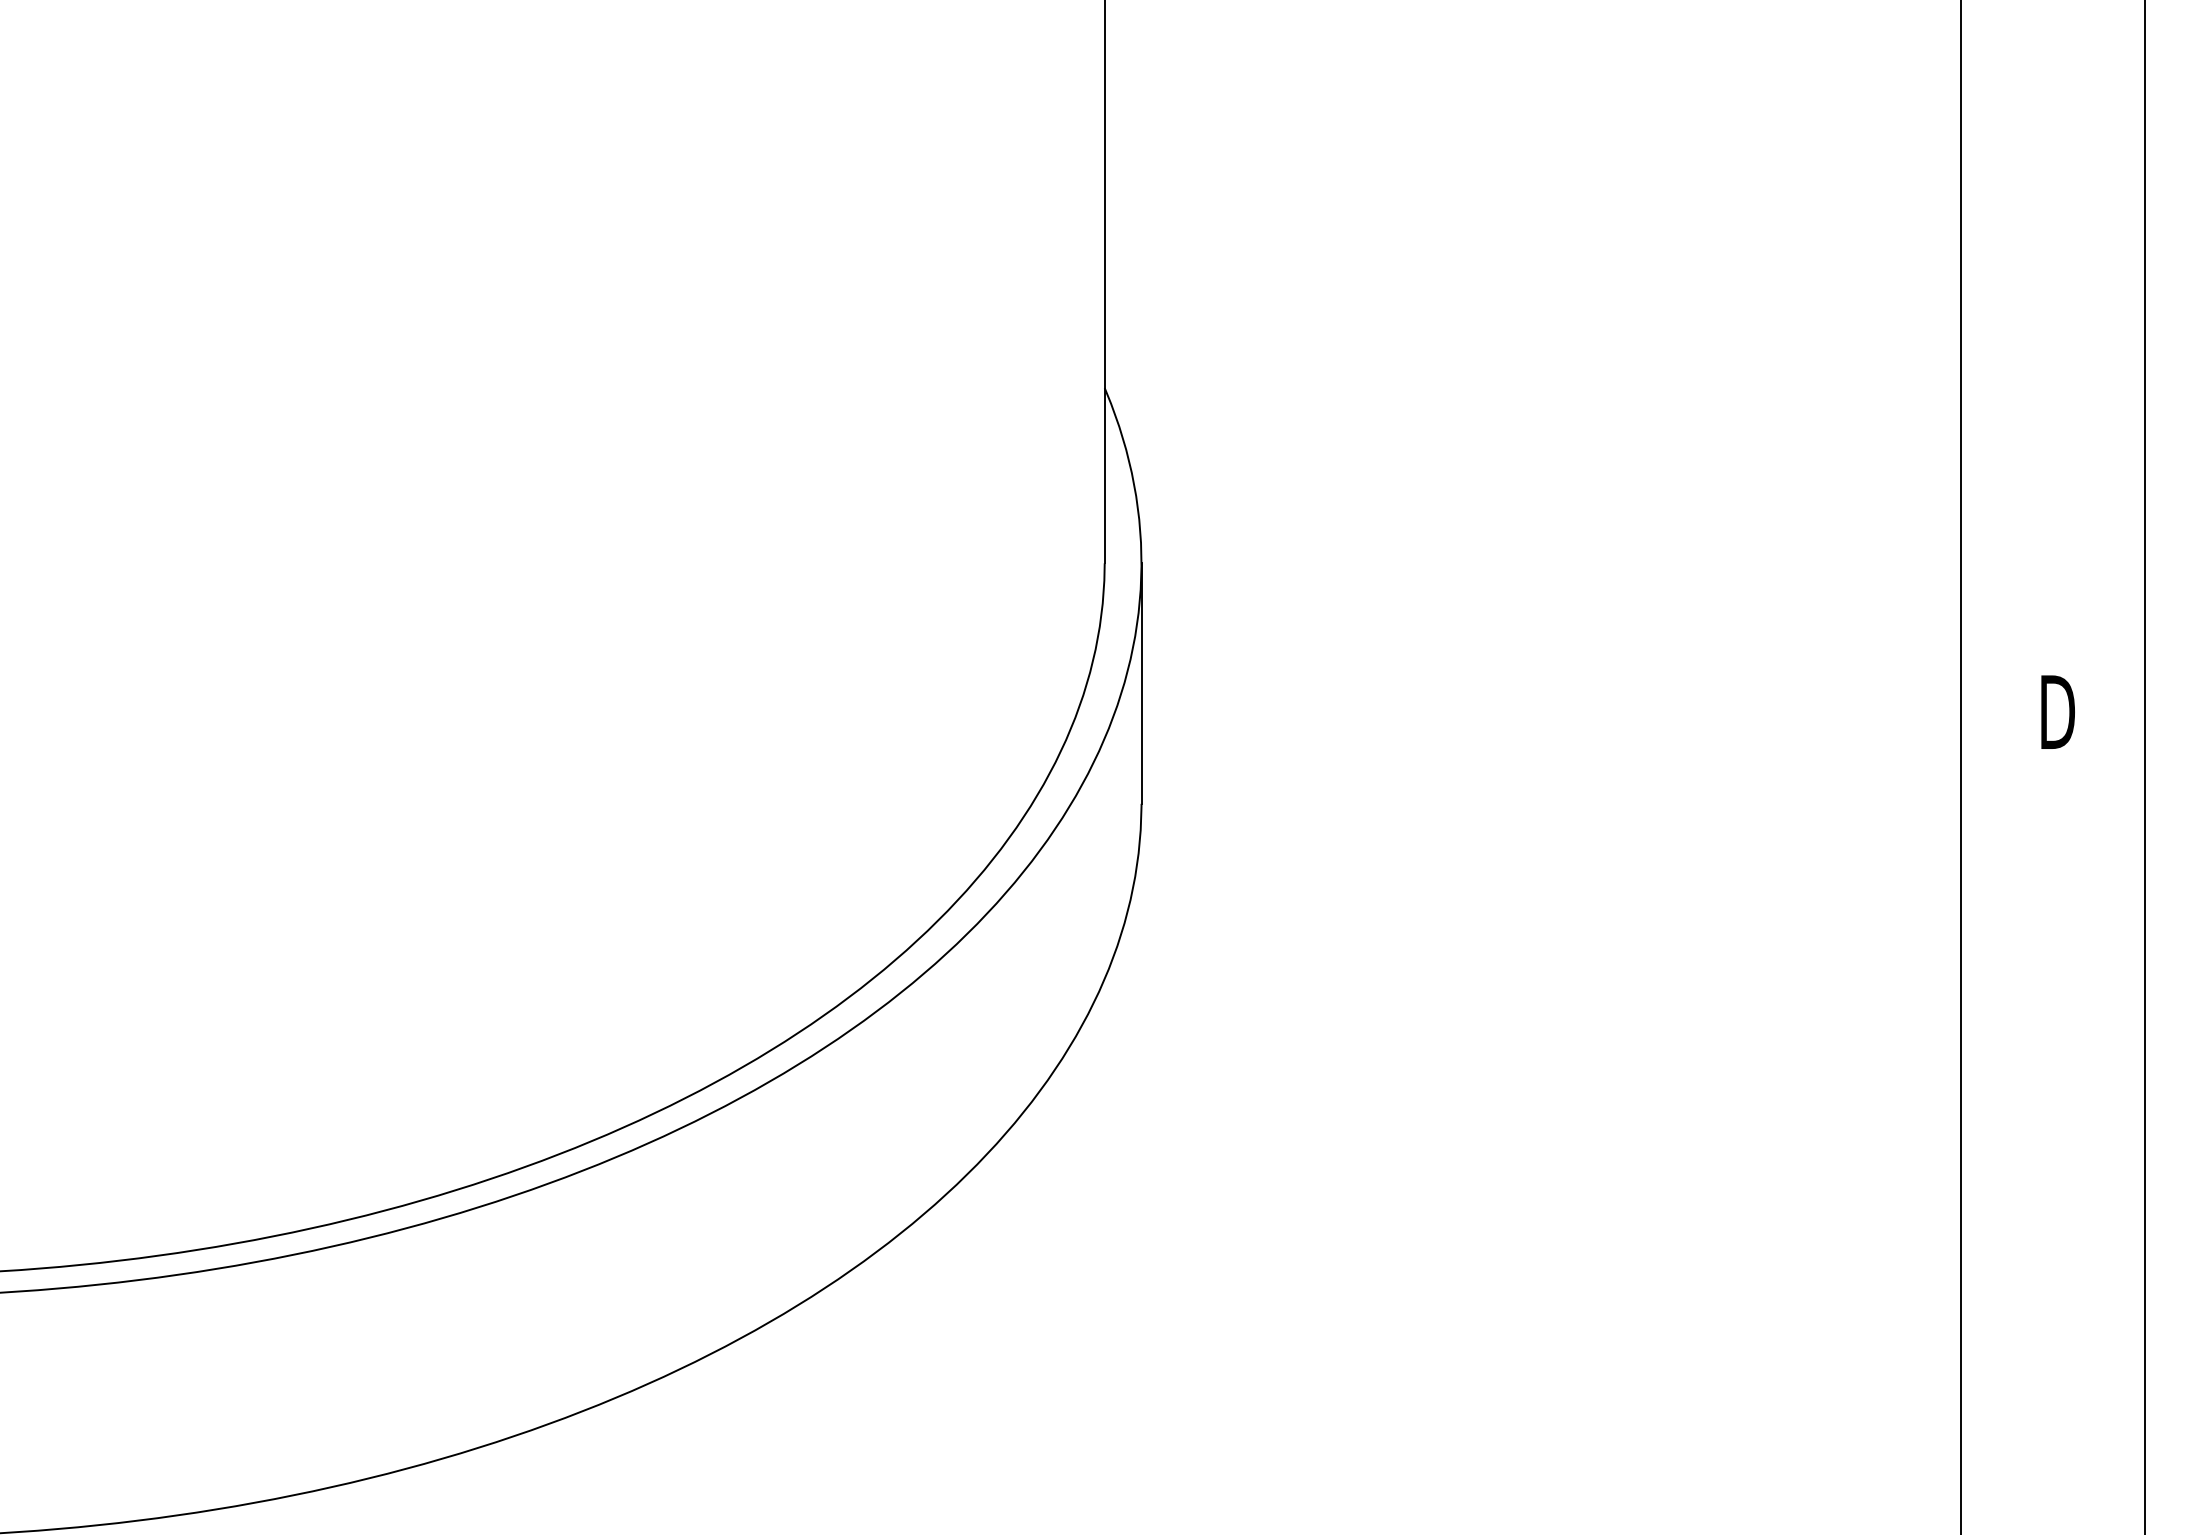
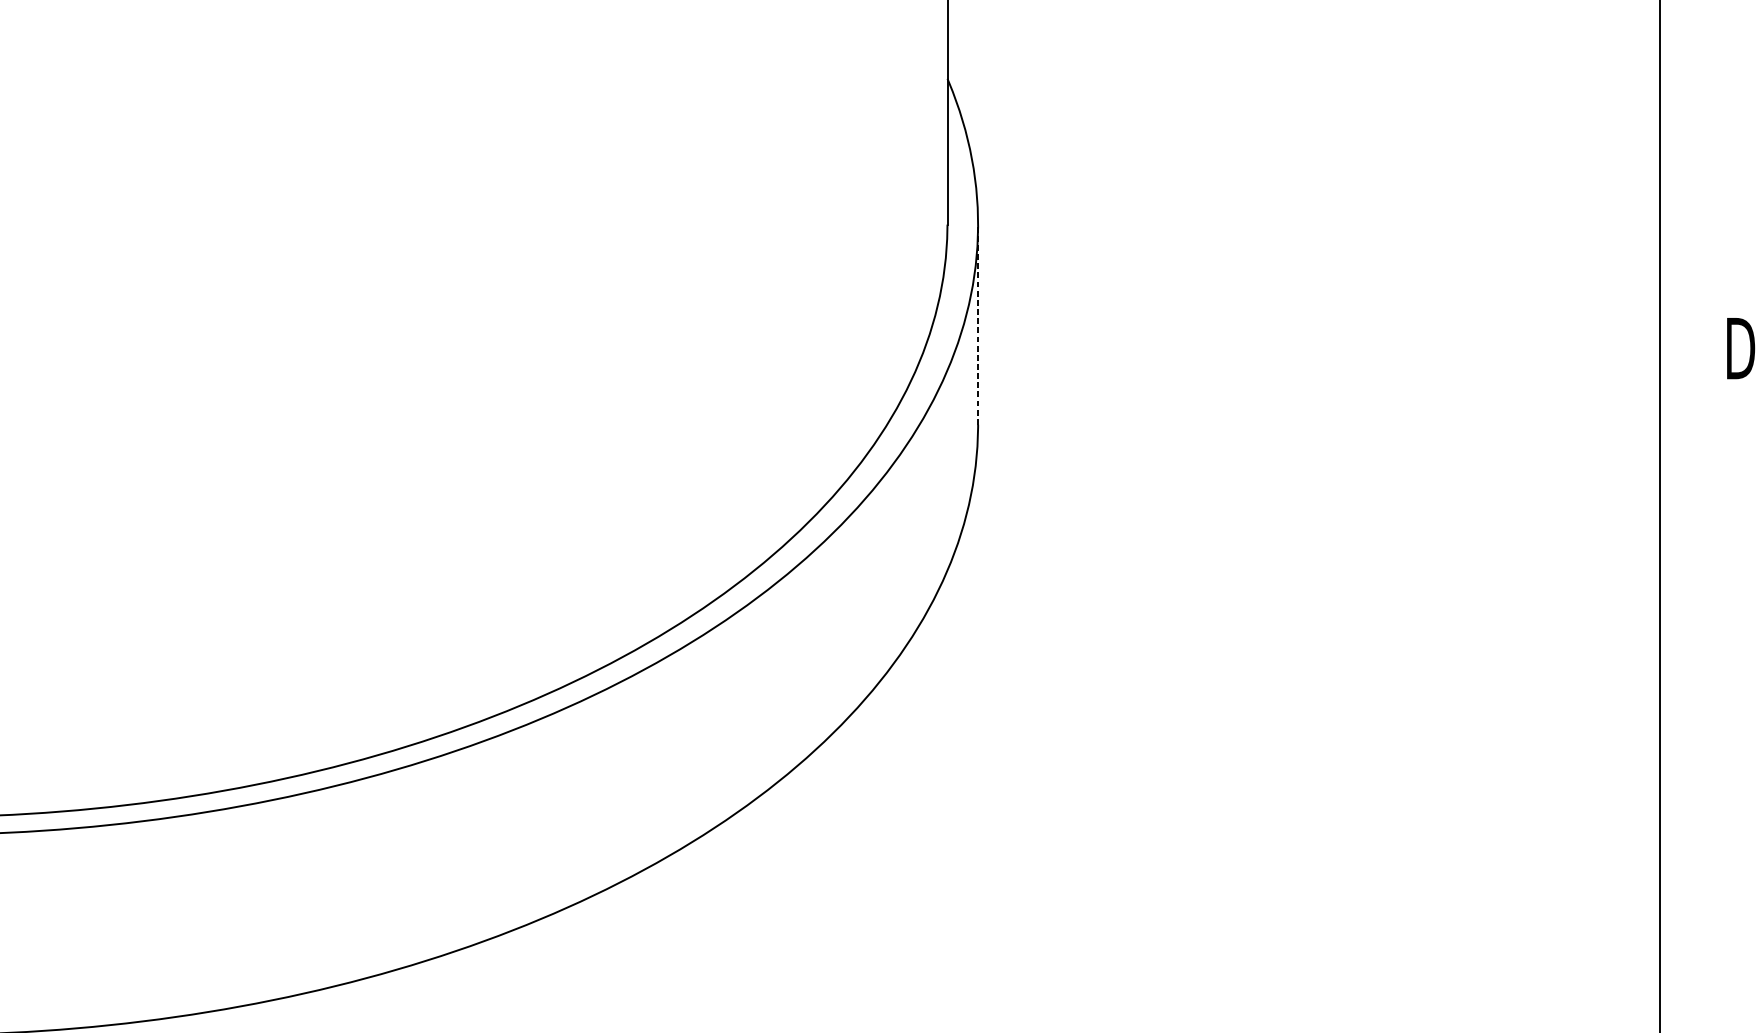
line: (1141, 683) -> (978, 324), solid -> dashed

